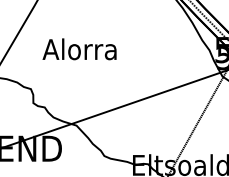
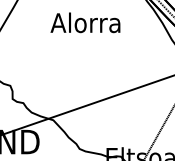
text: (79, 49) -> (85, 22), moved

